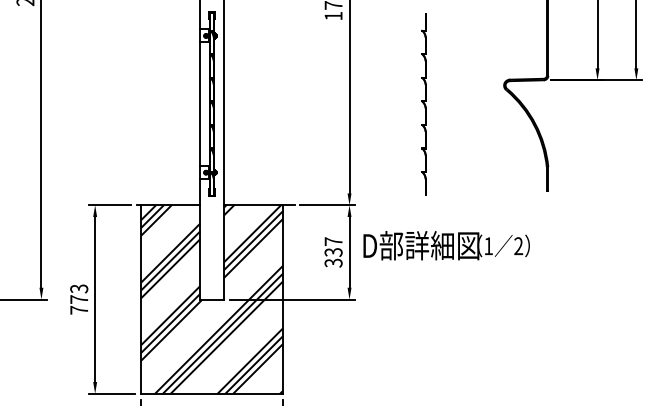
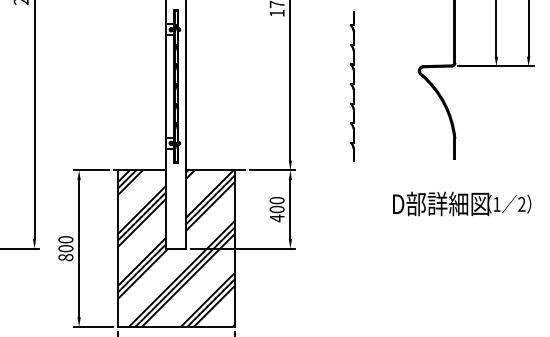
text: (447, 245) -> (462, 203), moved
text: (332, 252) -> (276, 209), 337 -> 400
text: (78, 299) -> (65, 248), 773 -> 800

